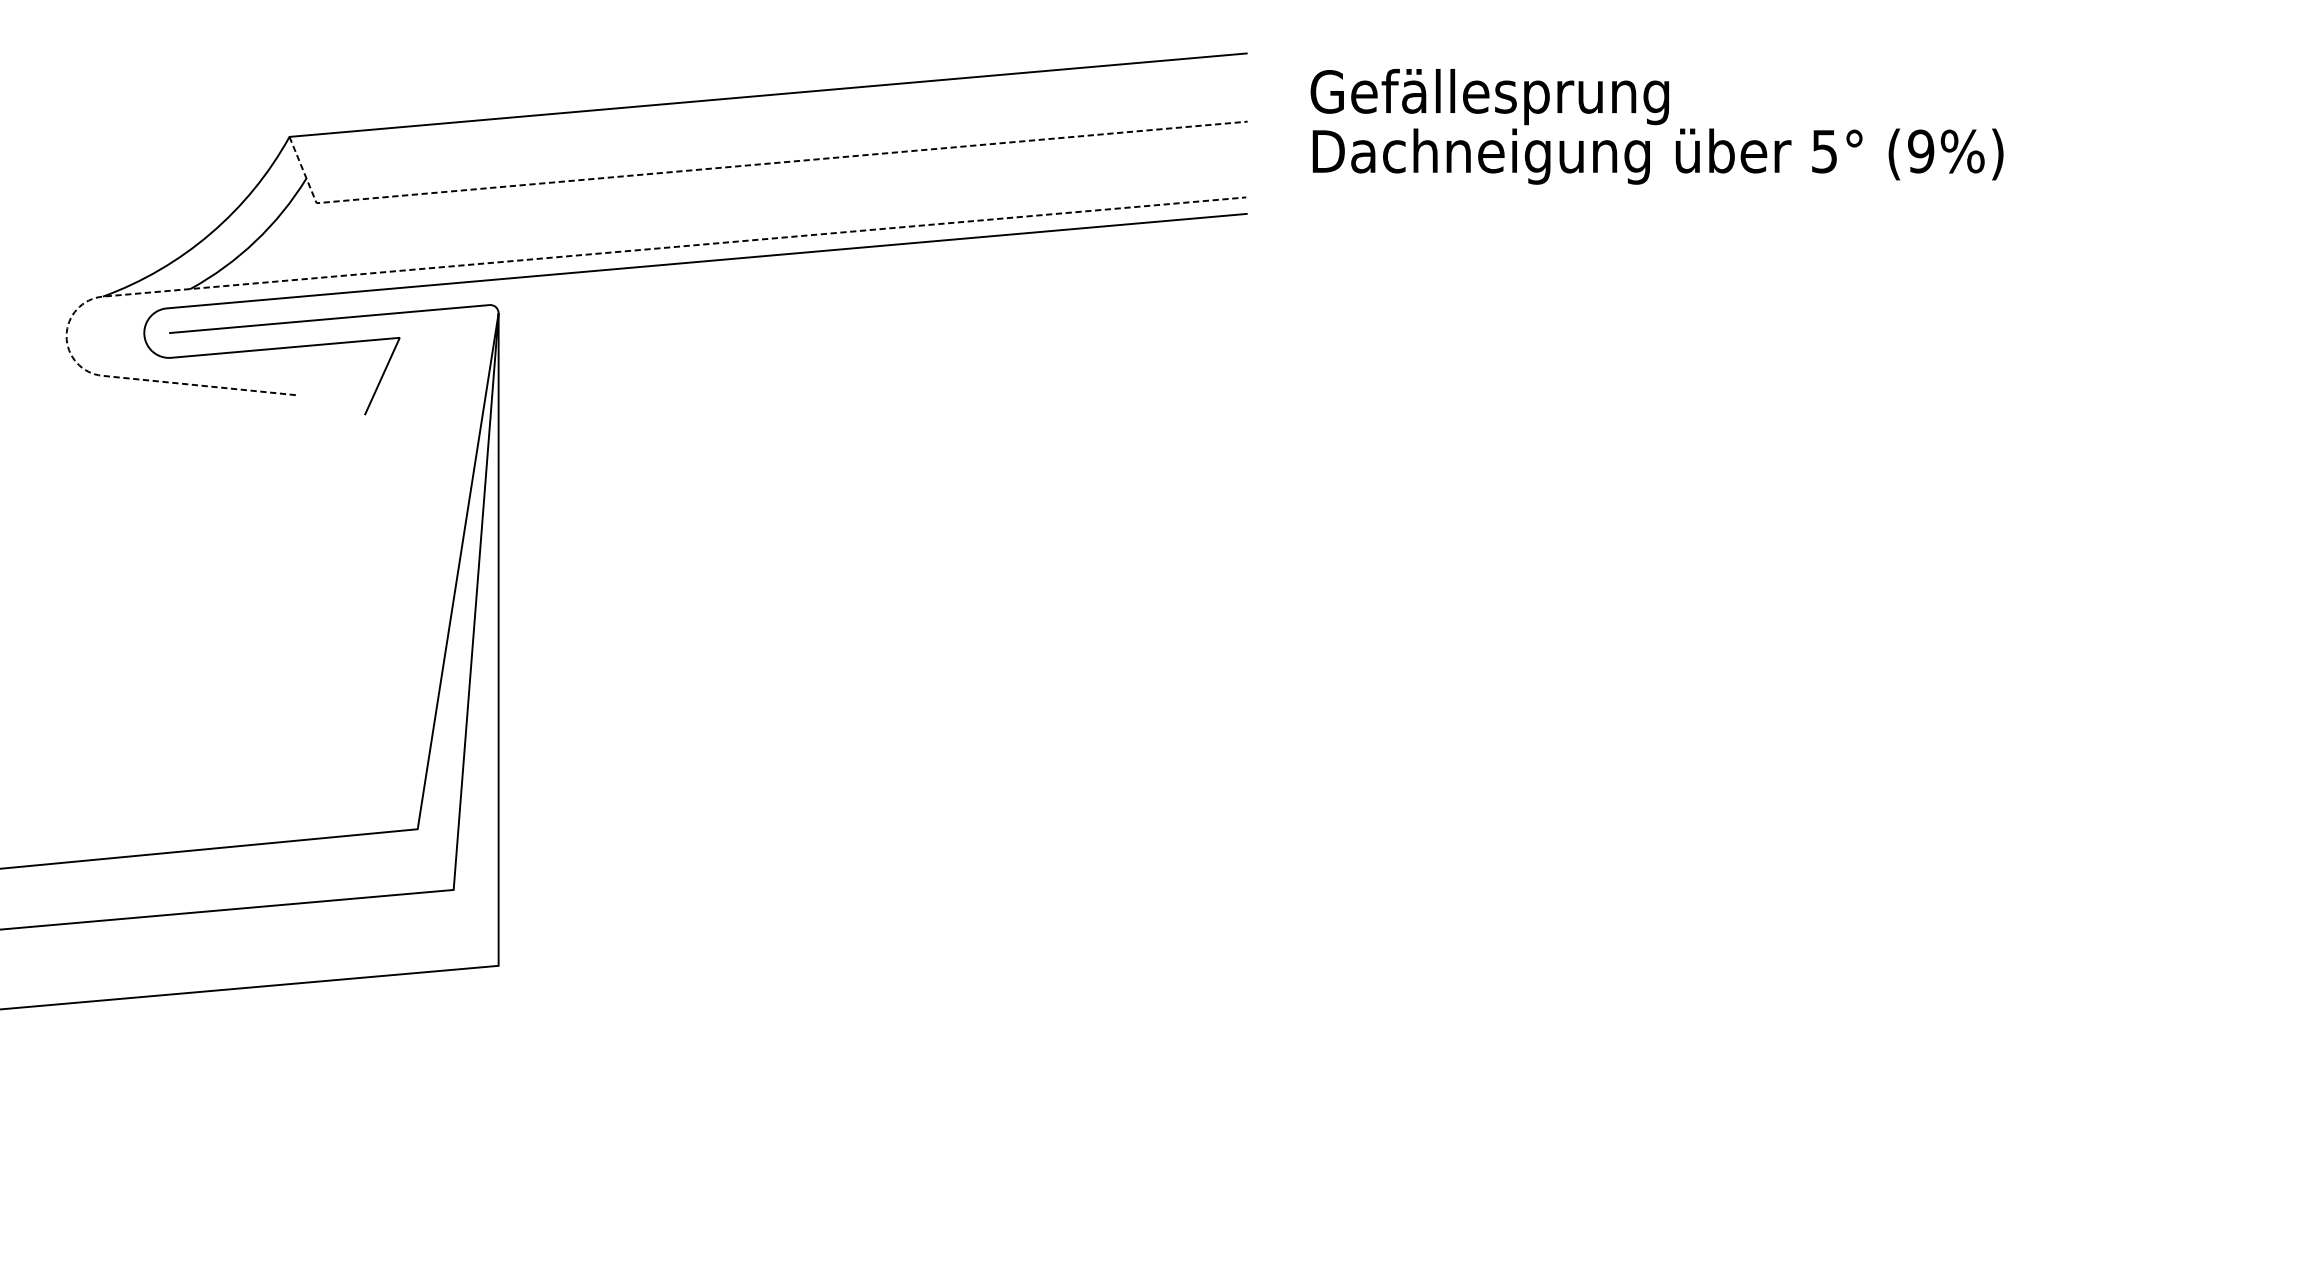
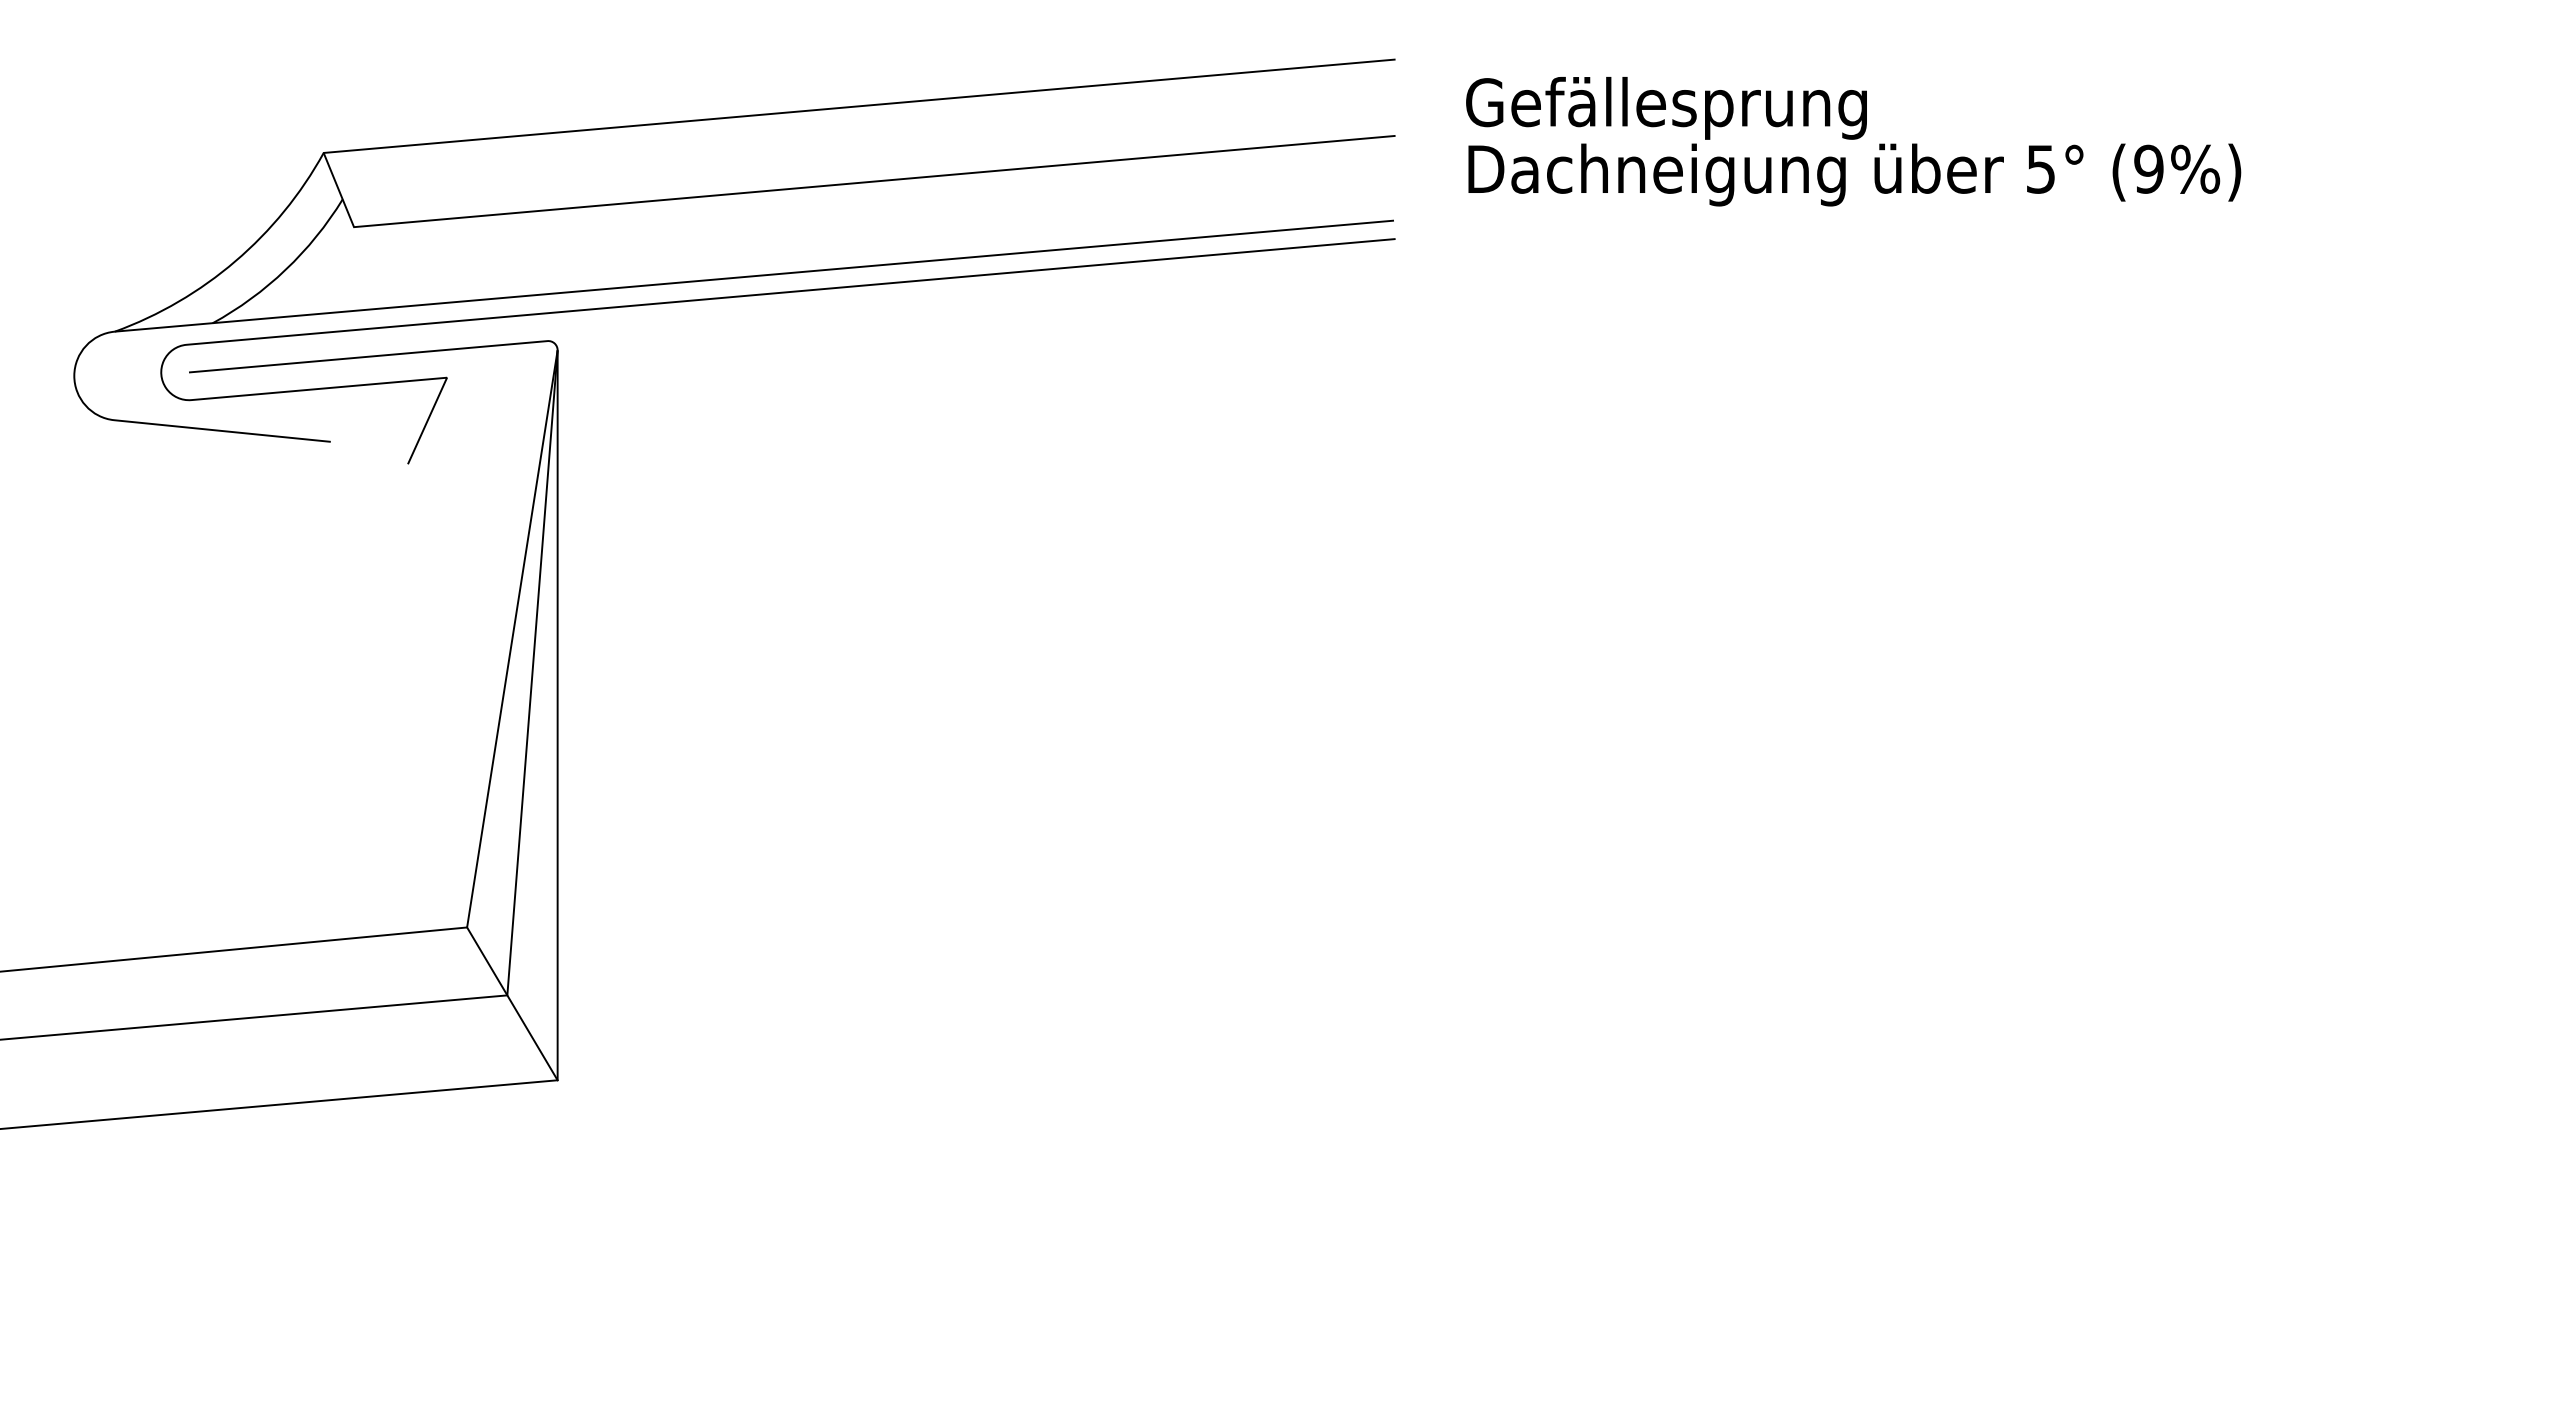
line: (745, 165) -> (833, 185), dashed -> solid
line: (492, 262) -> (550, 293), dashed -> solid
line: (458, 897) -> (512, 1003), added

